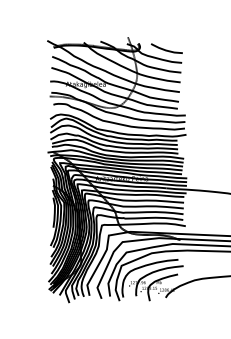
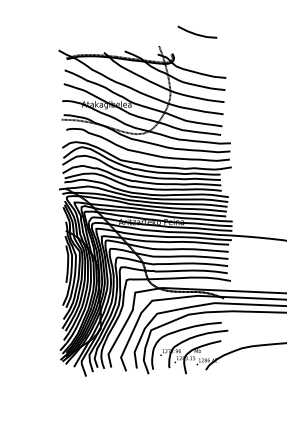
curve: (166, 49) -> (197, 33), moved

